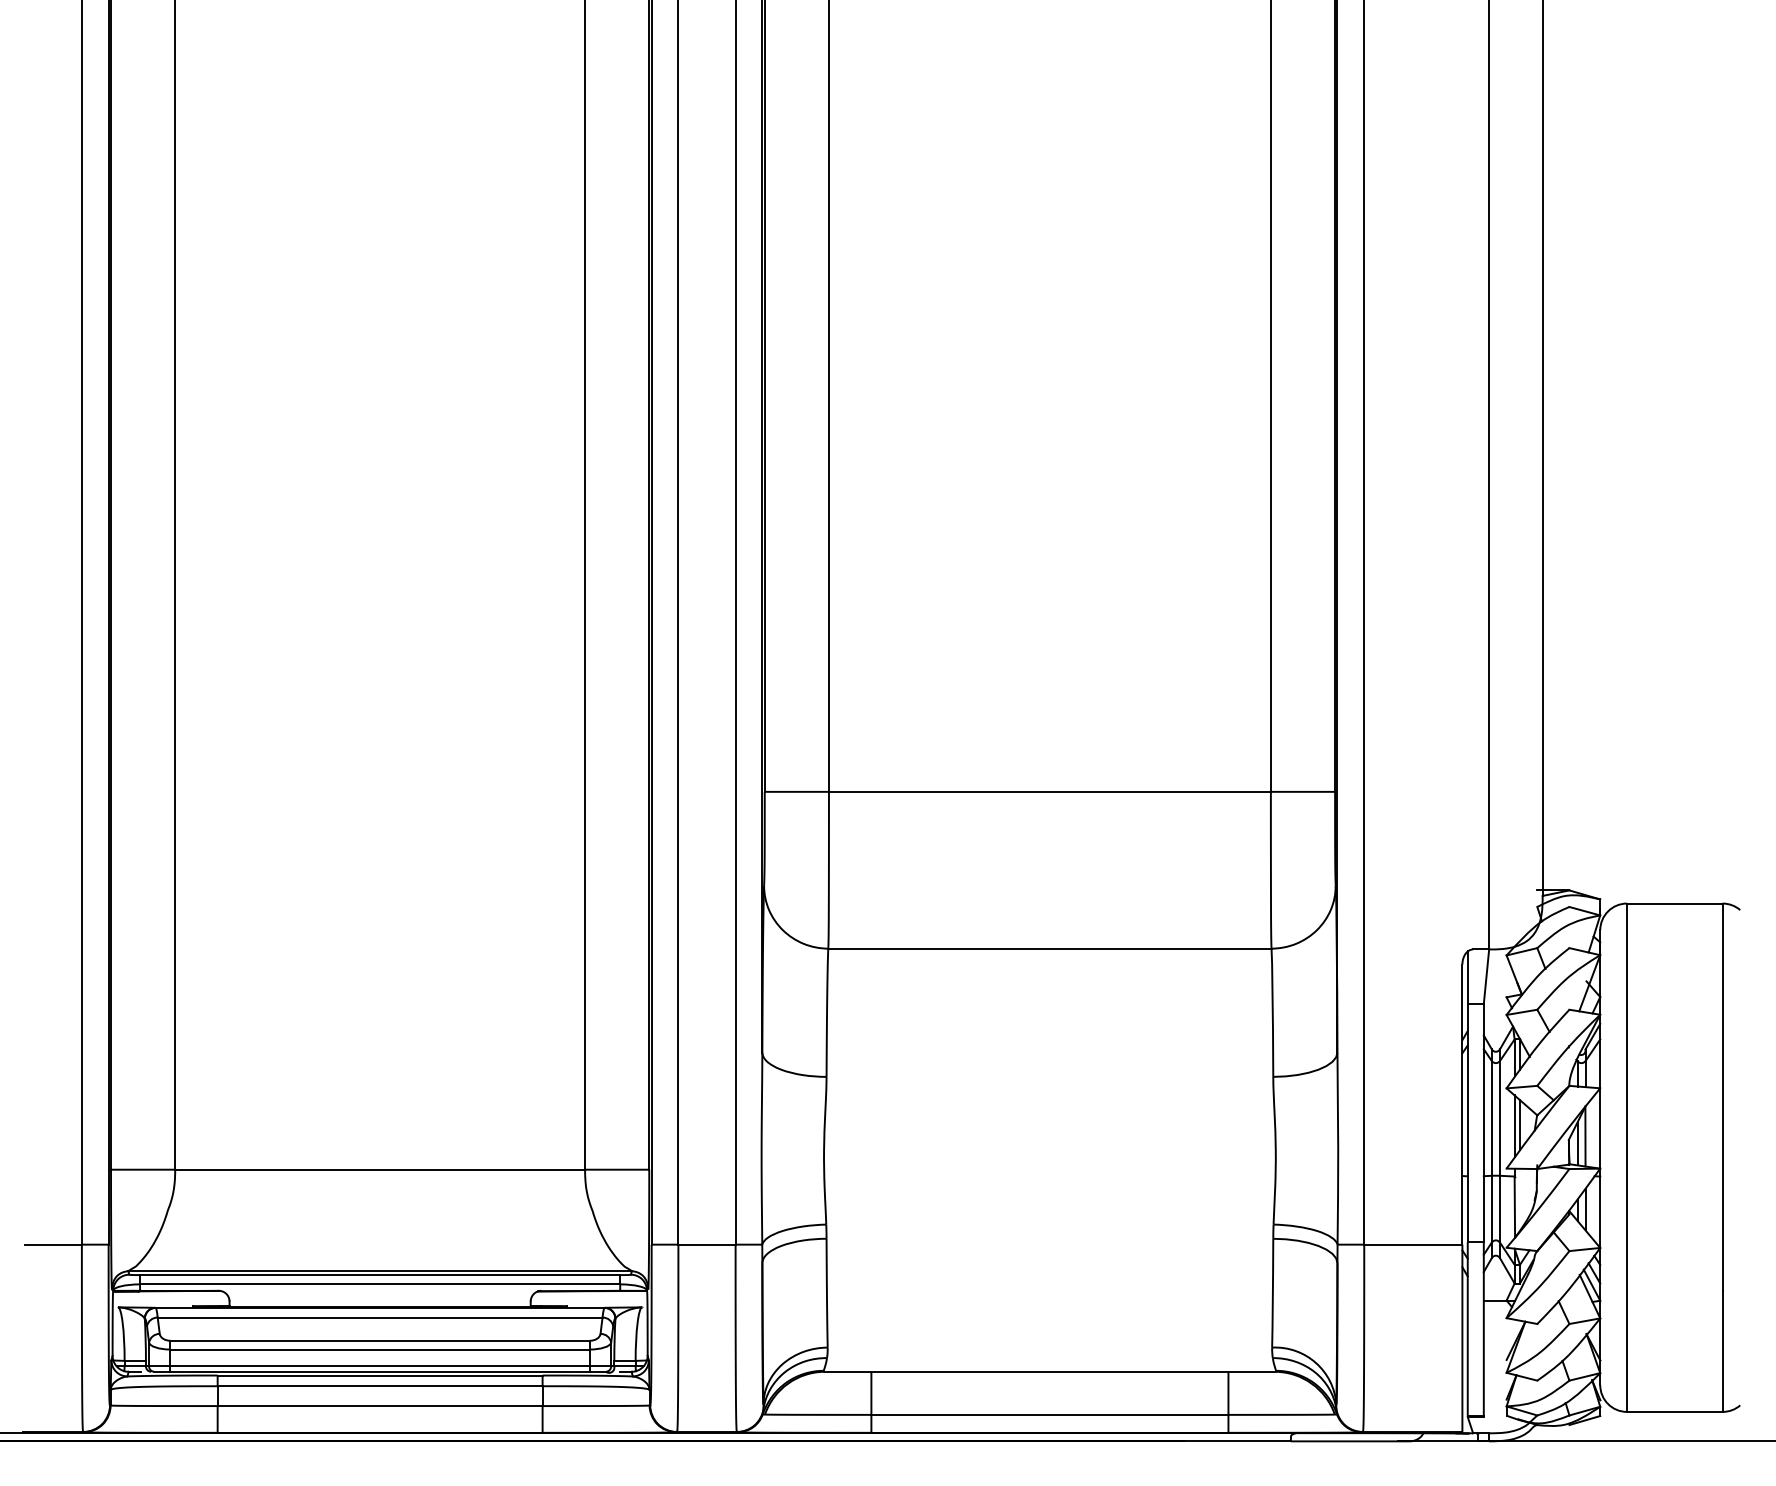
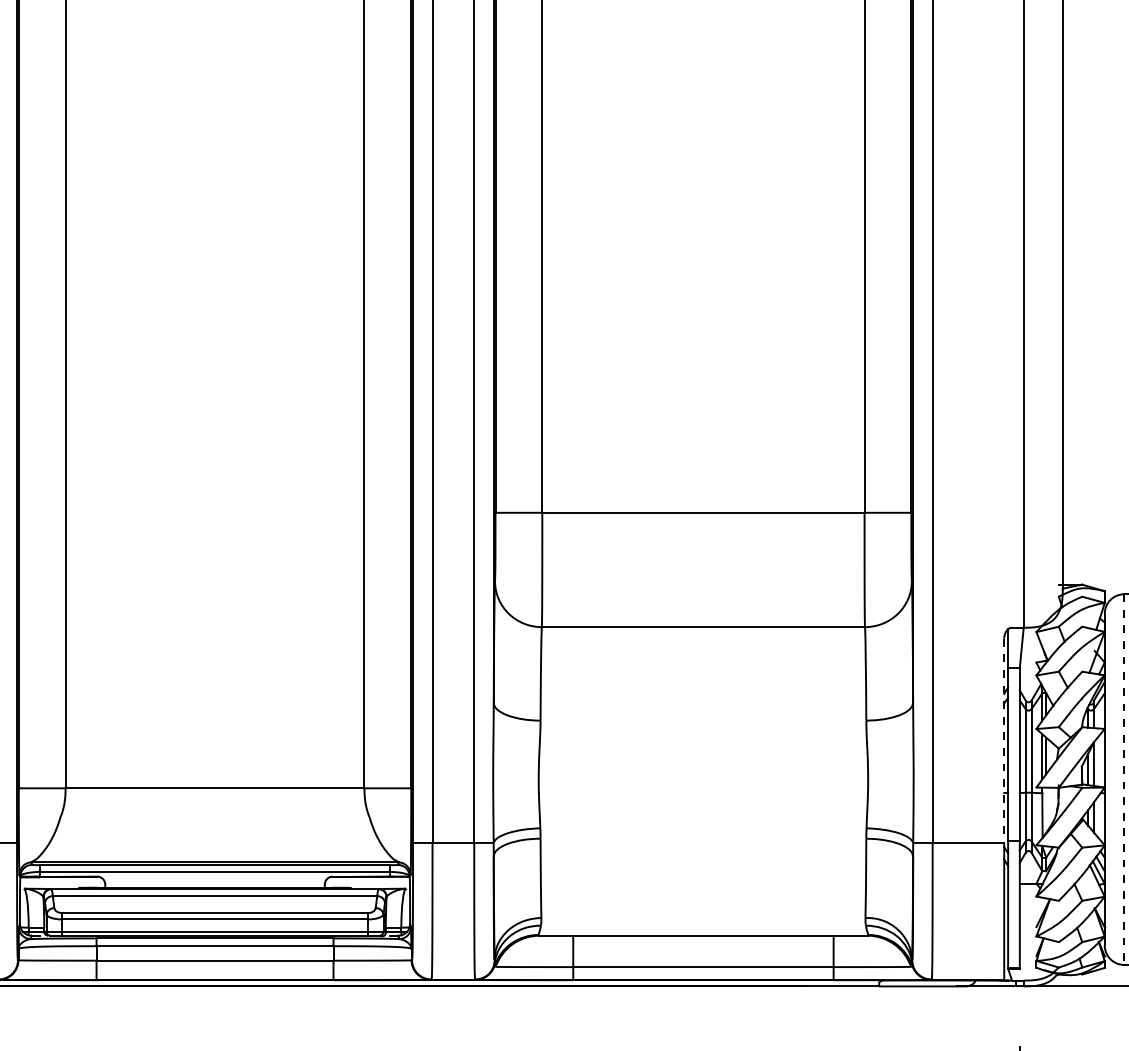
line: (1462, 1105) -> (1004, 741), solid -> dashed
line: (1627, 1158) -> (1124, 780), solid -> dashed

